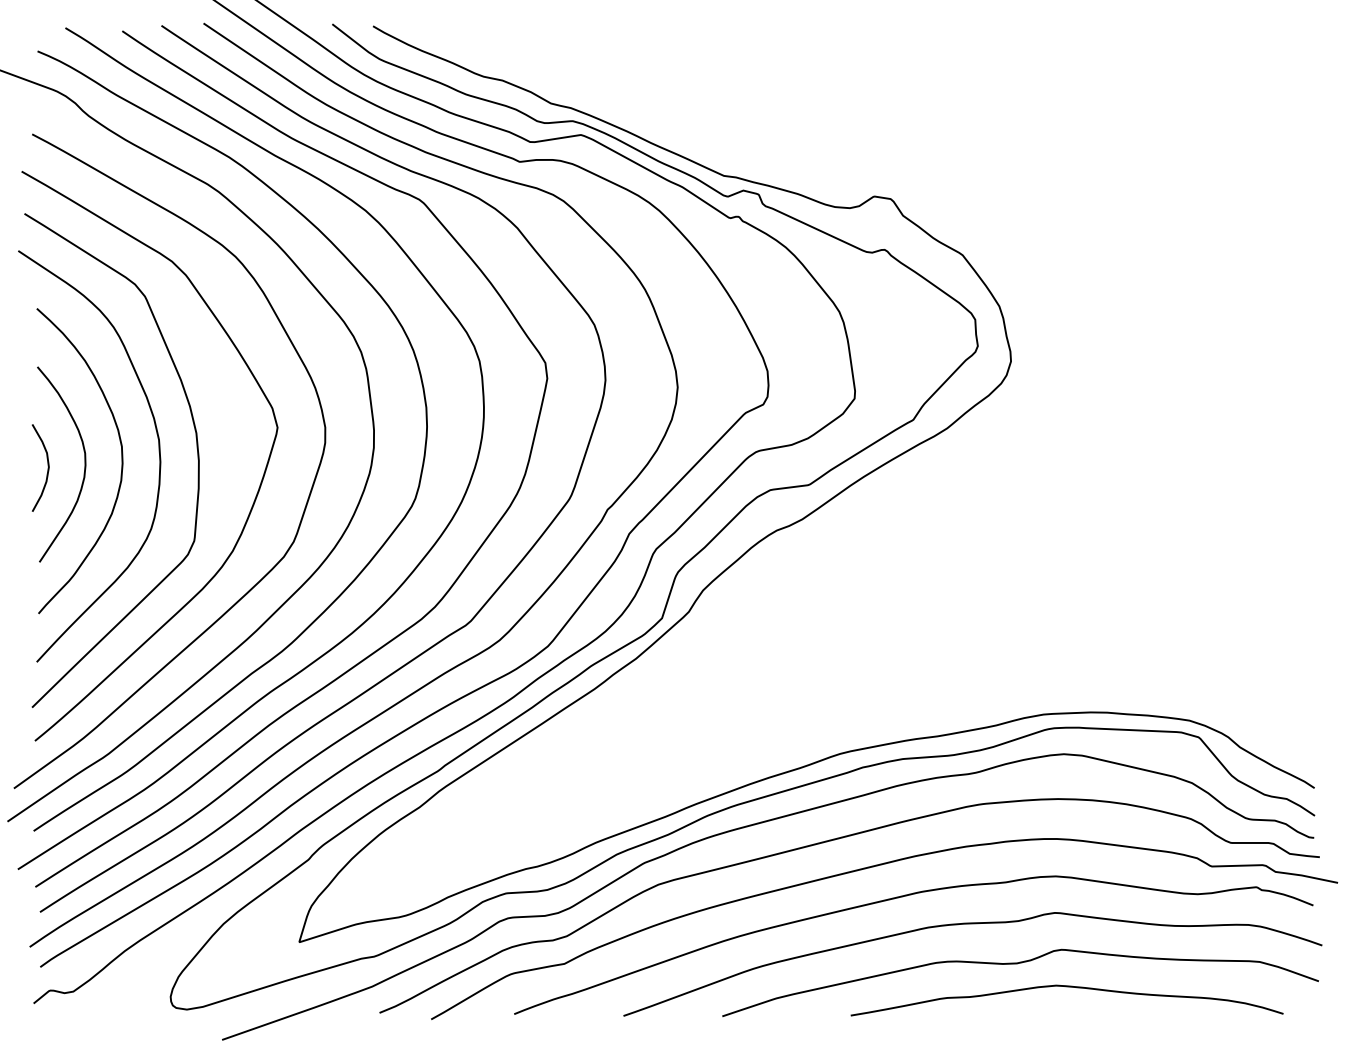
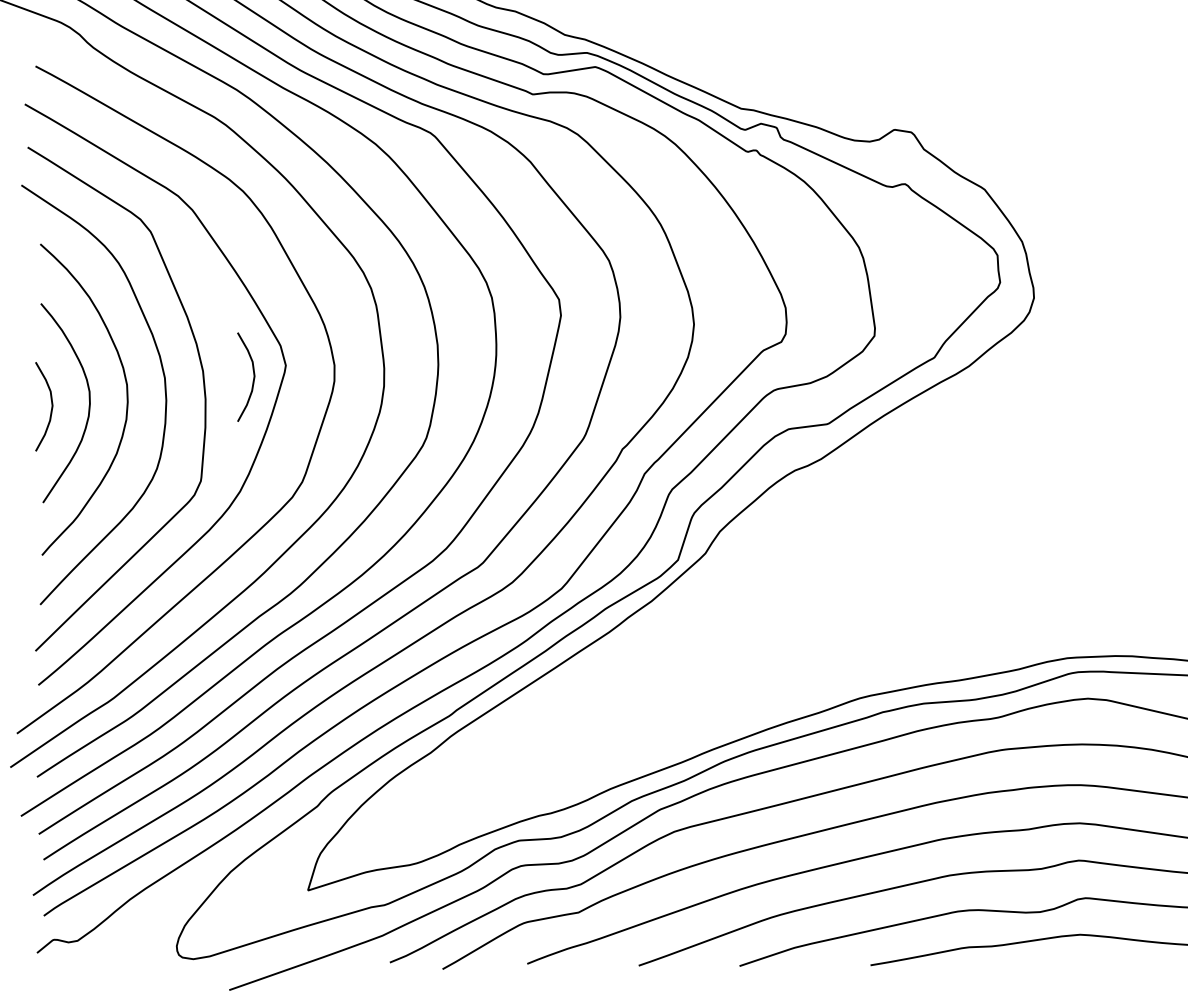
curve: (245, 437) -> (253, 375), added

